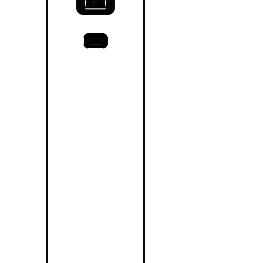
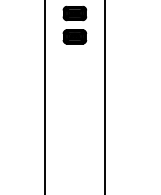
part: (94, 40) -> (74, 36), size x1.67

